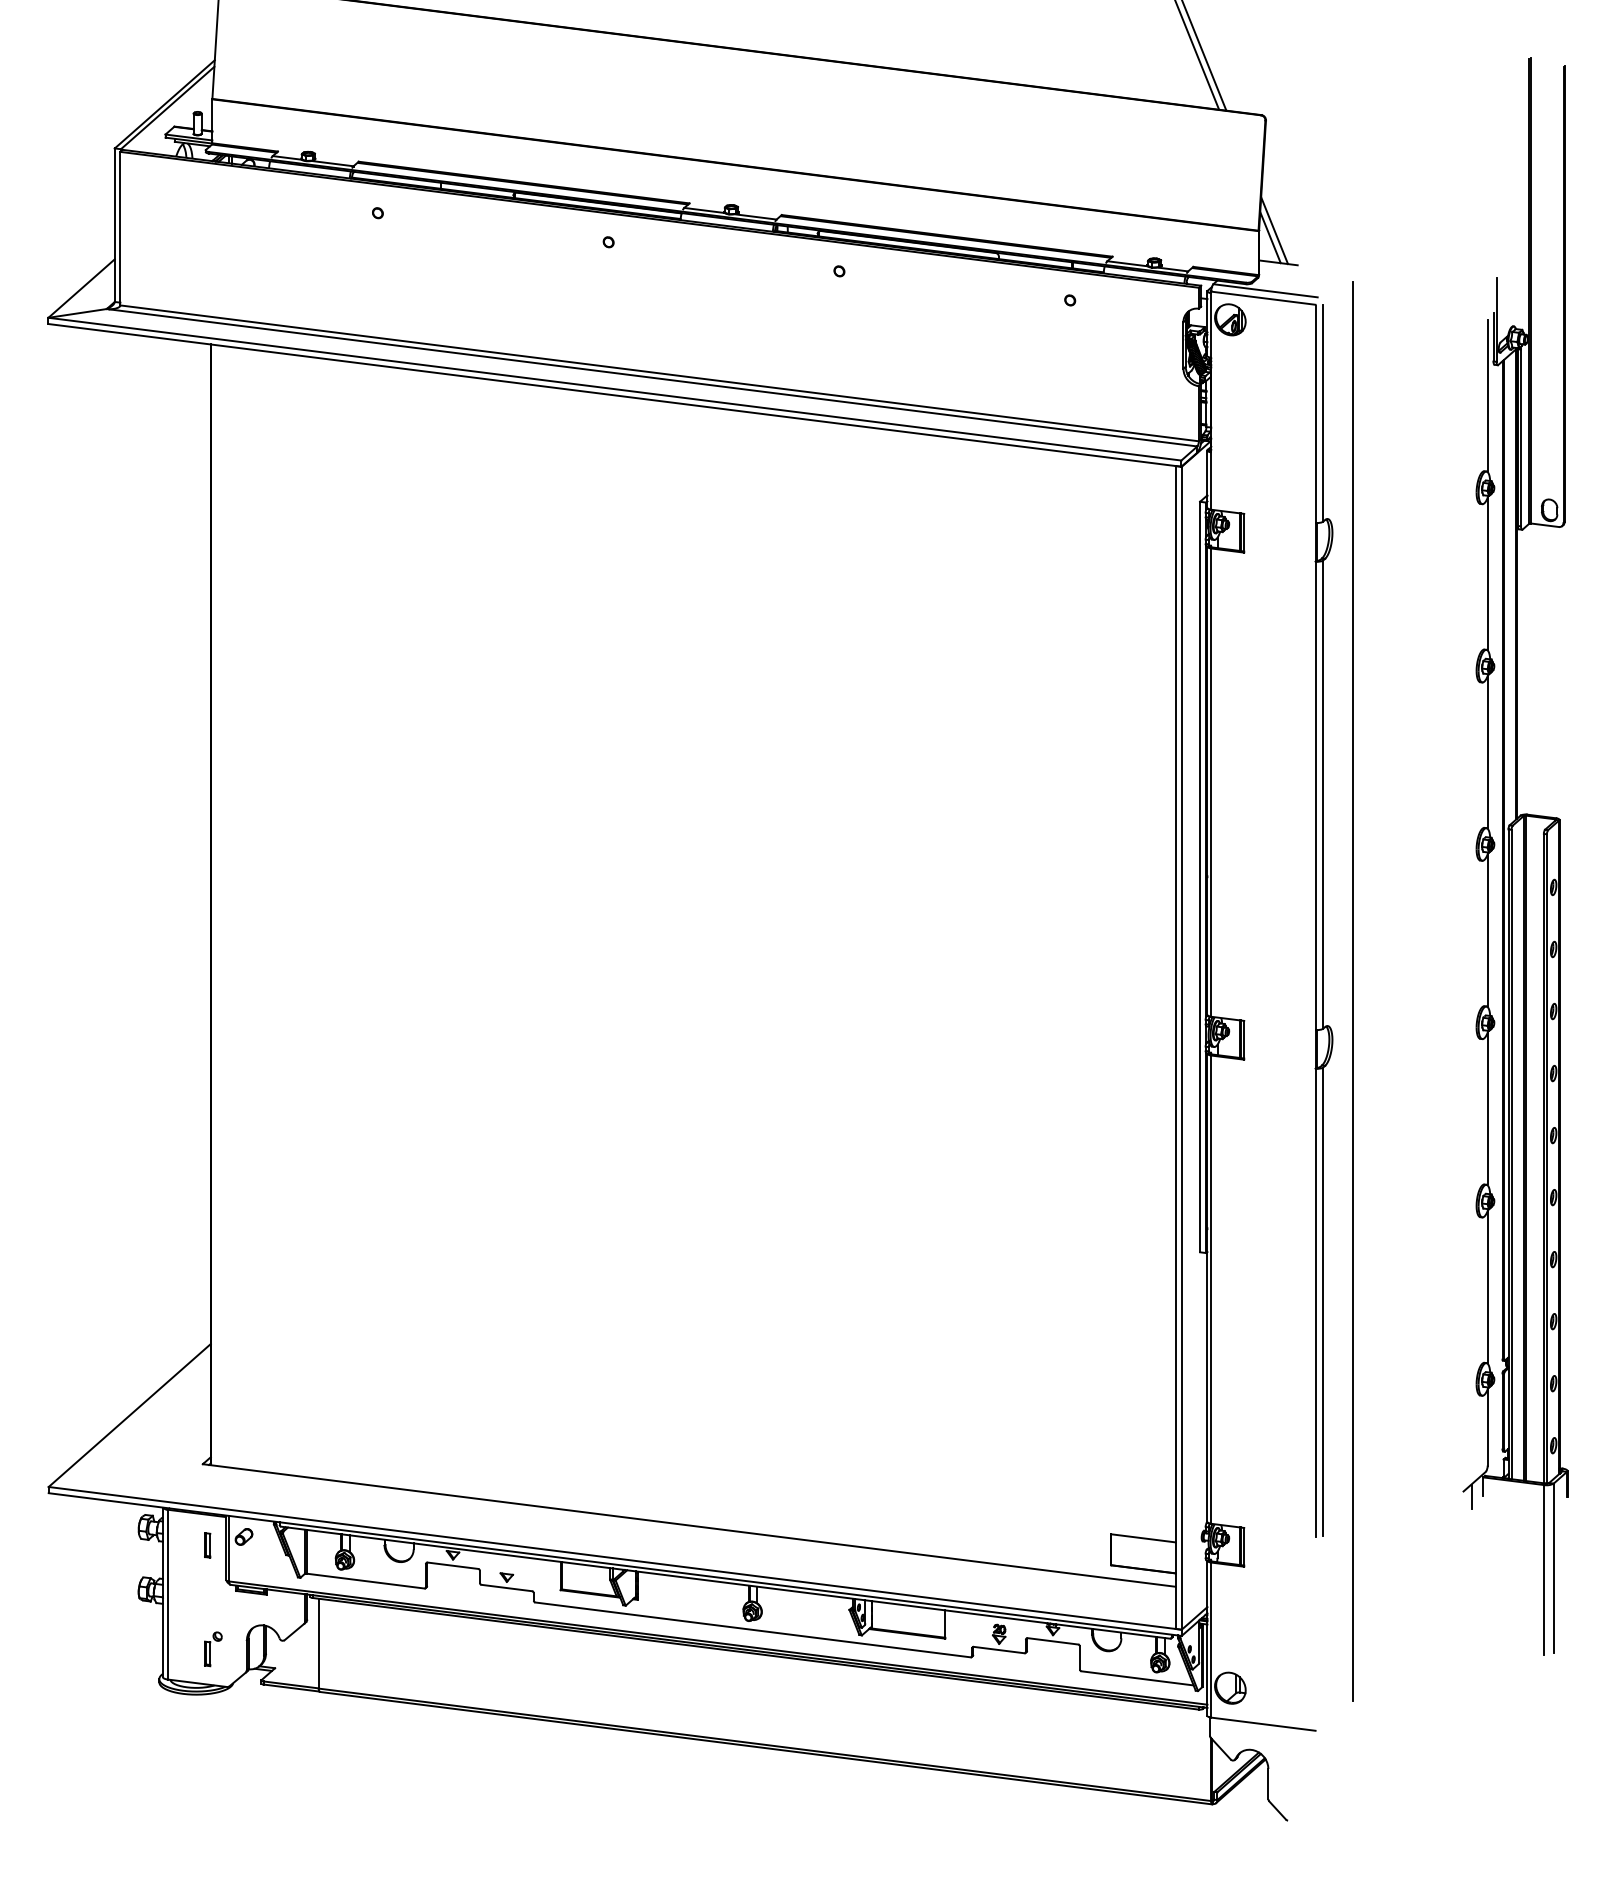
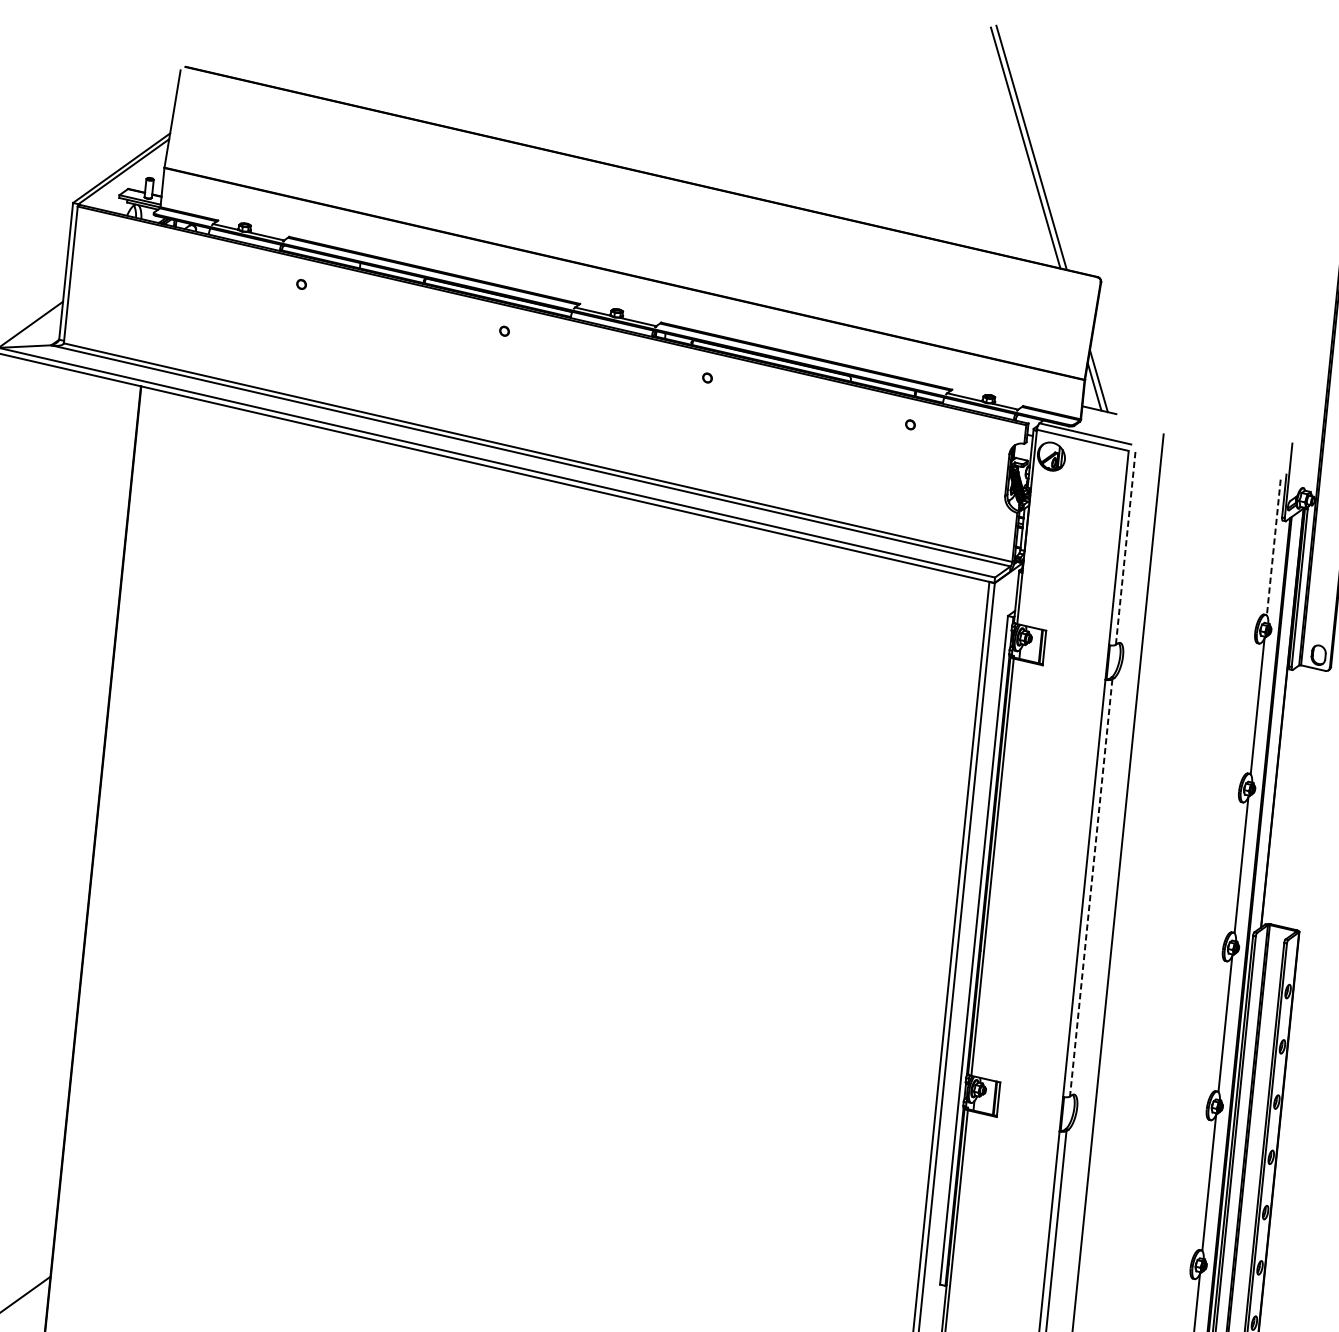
line: (1487, 396) -> (1273, 548), solid -> dashed
line: (1323, 413) -> (1125, 548), solid -> dashed
line: (1323, 795) -> (1091, 888), solid -> dashed

